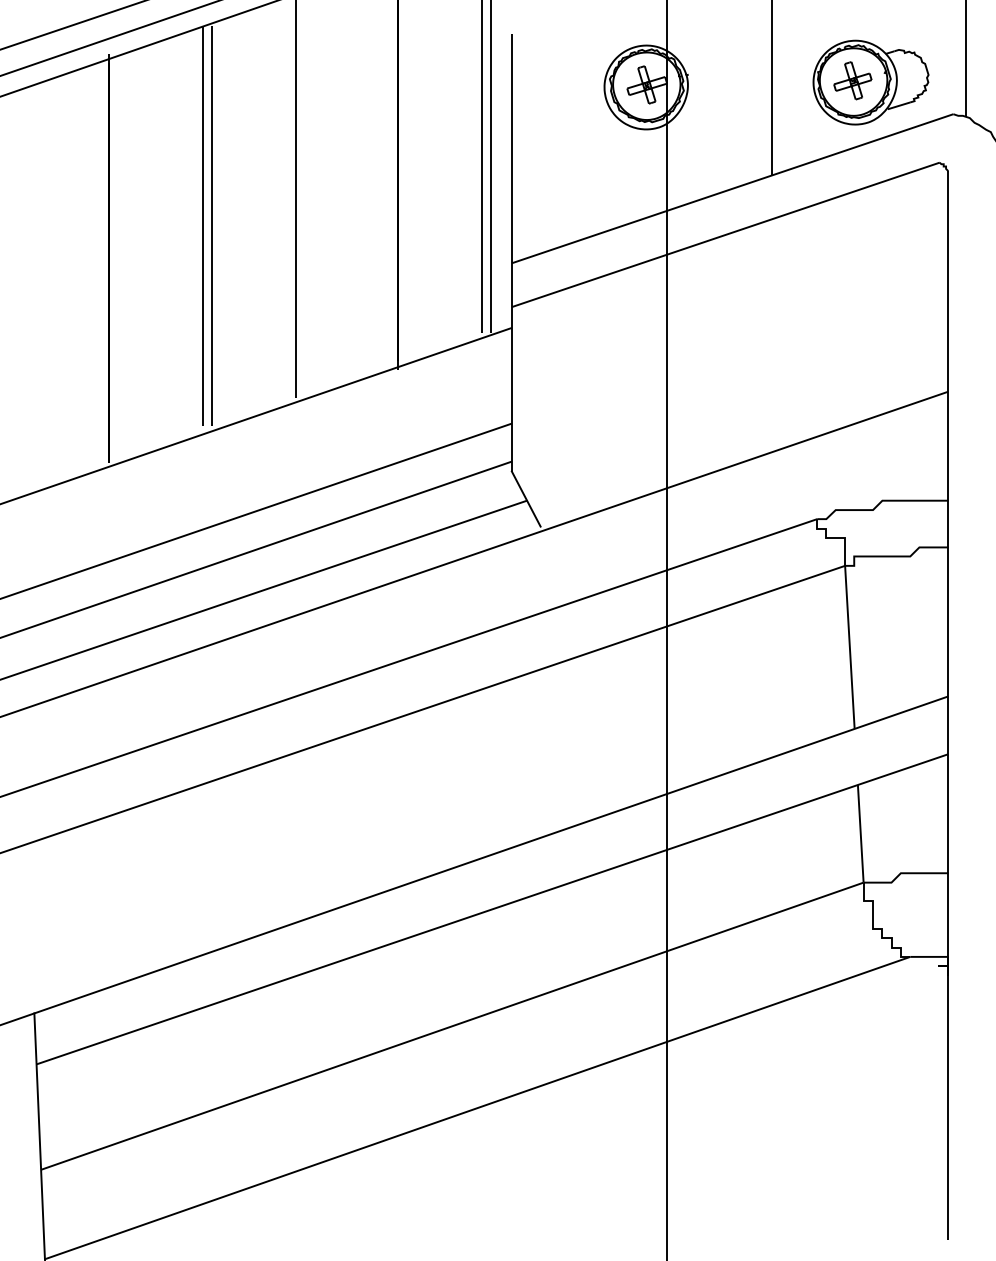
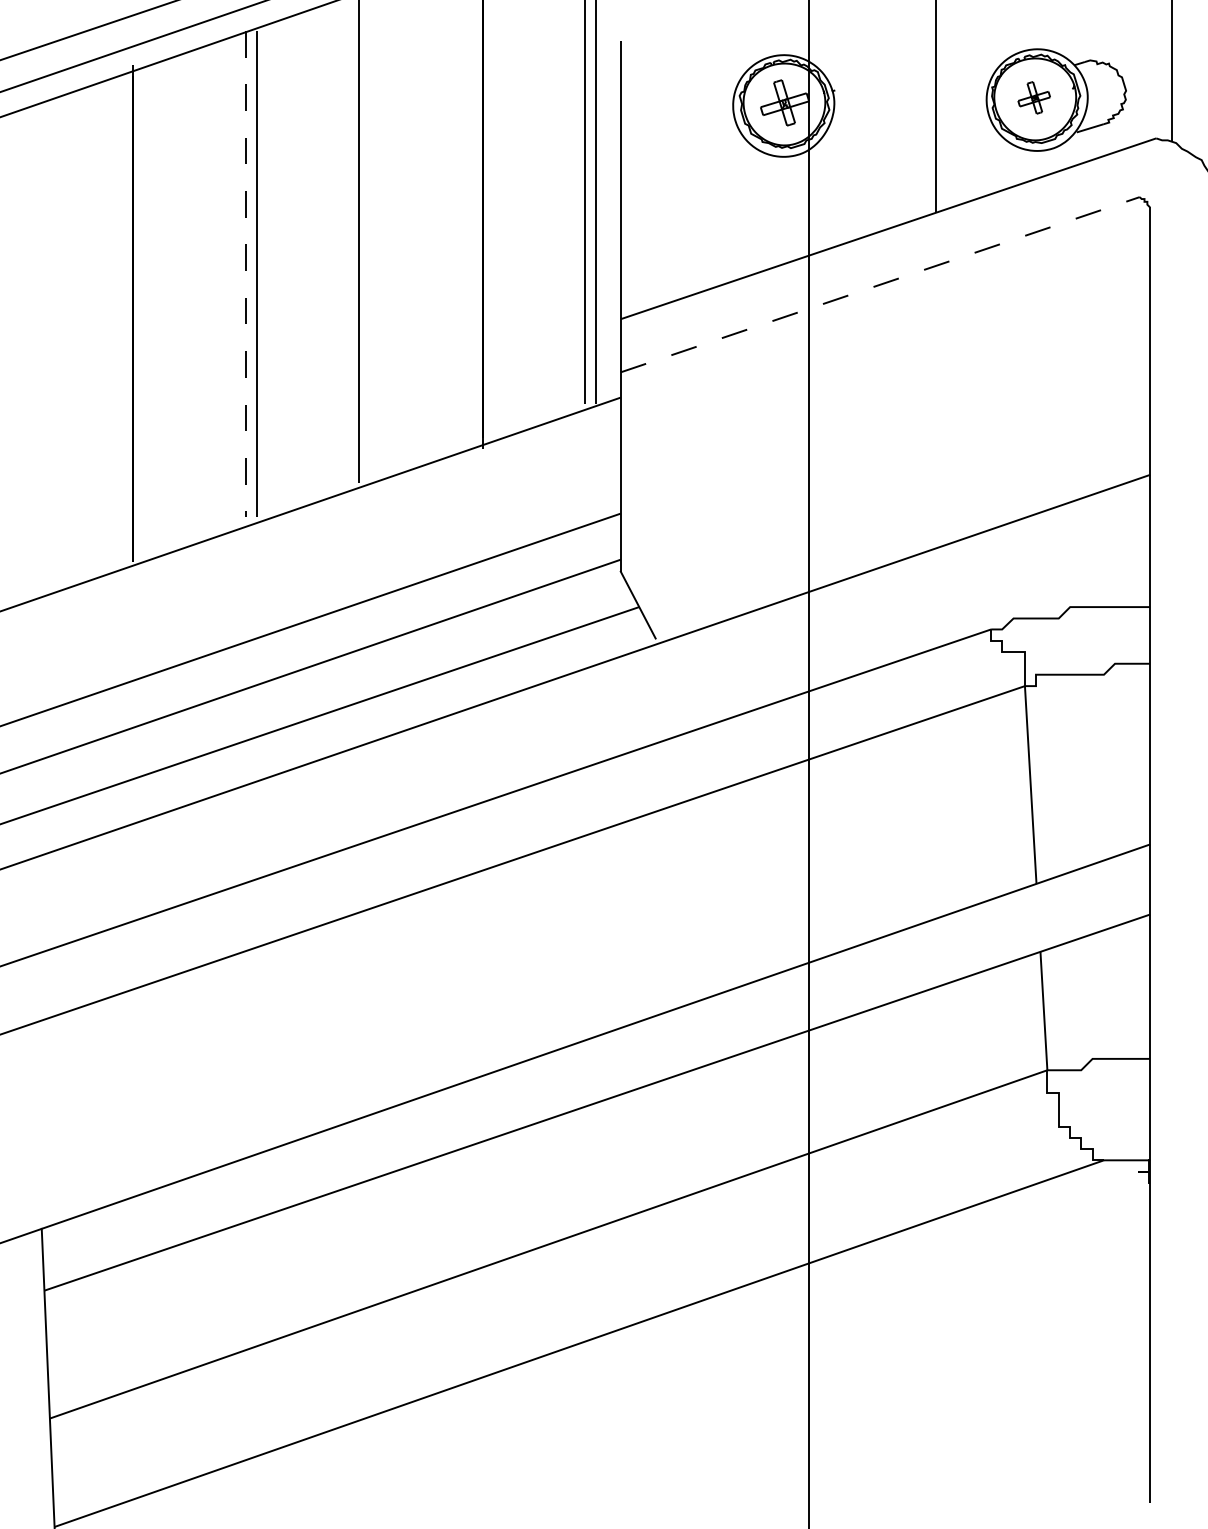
part: (852, 80) -> (1033, 97), size x0.7
line: (202, 225) -> (245, 273), solid -> dashed
line: (726, 234) -> (880, 284), solid -> dashed

